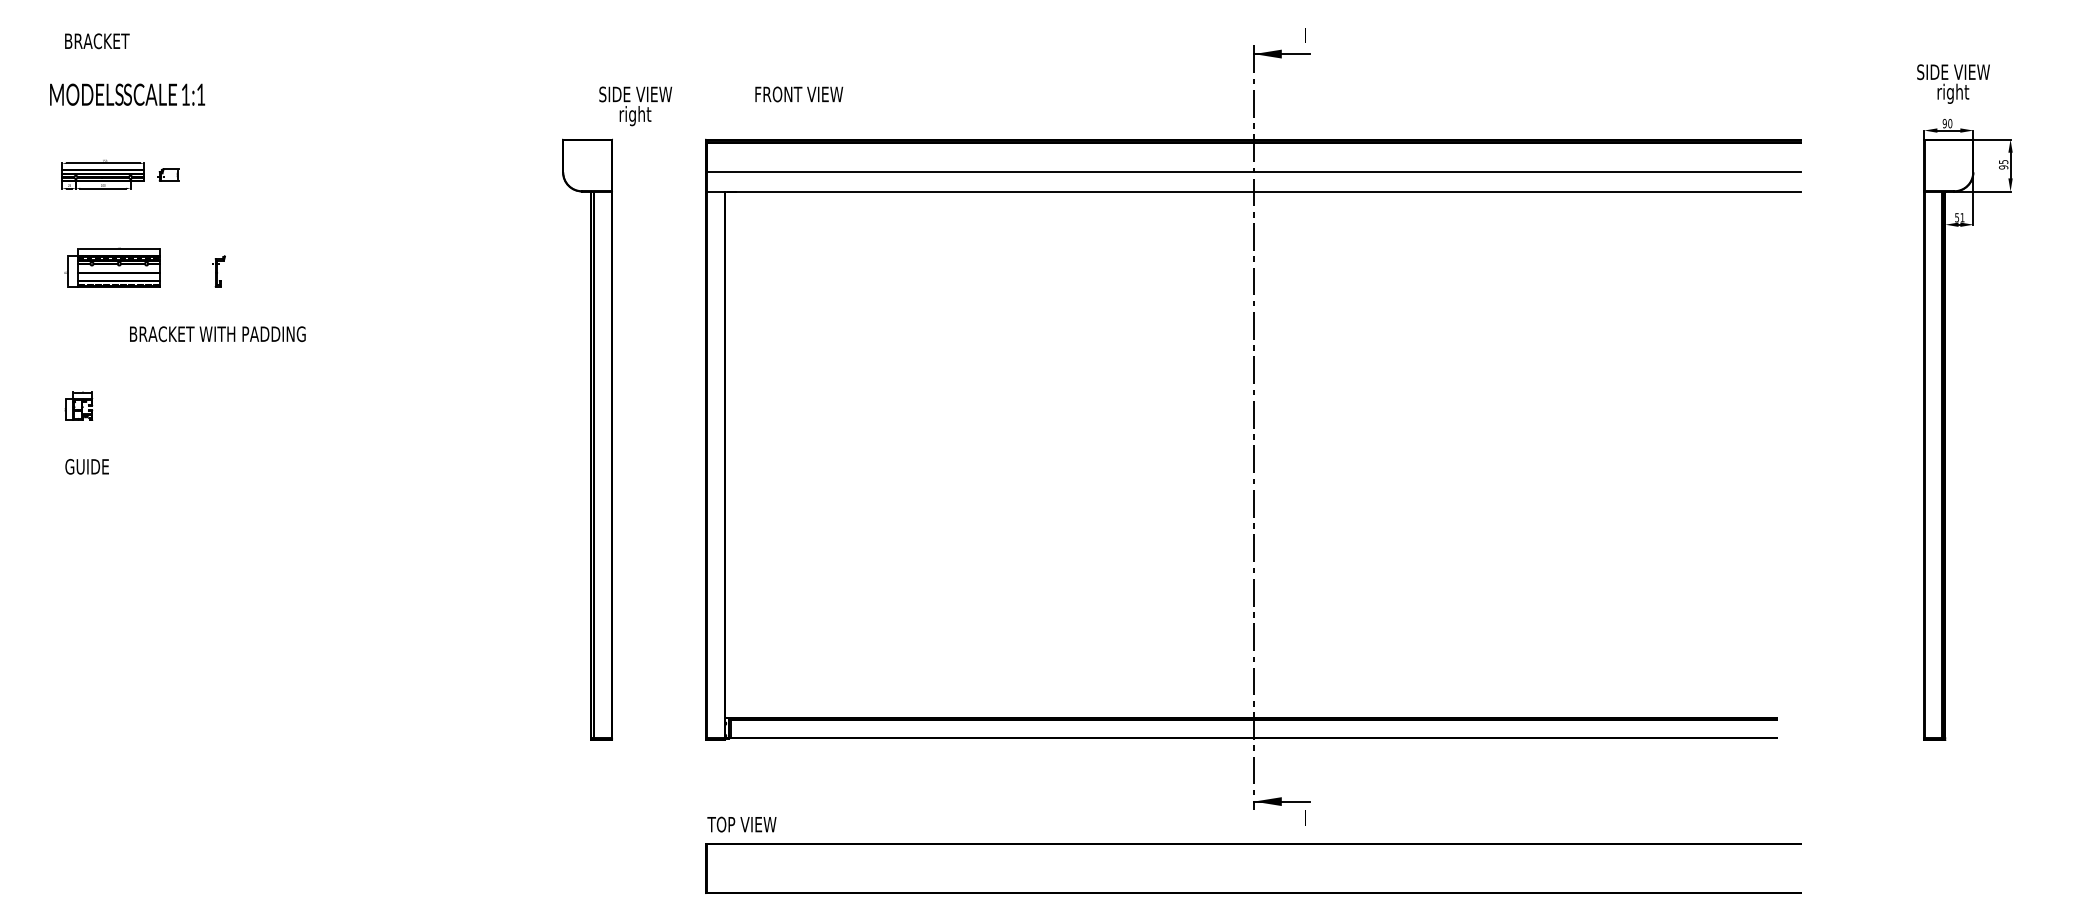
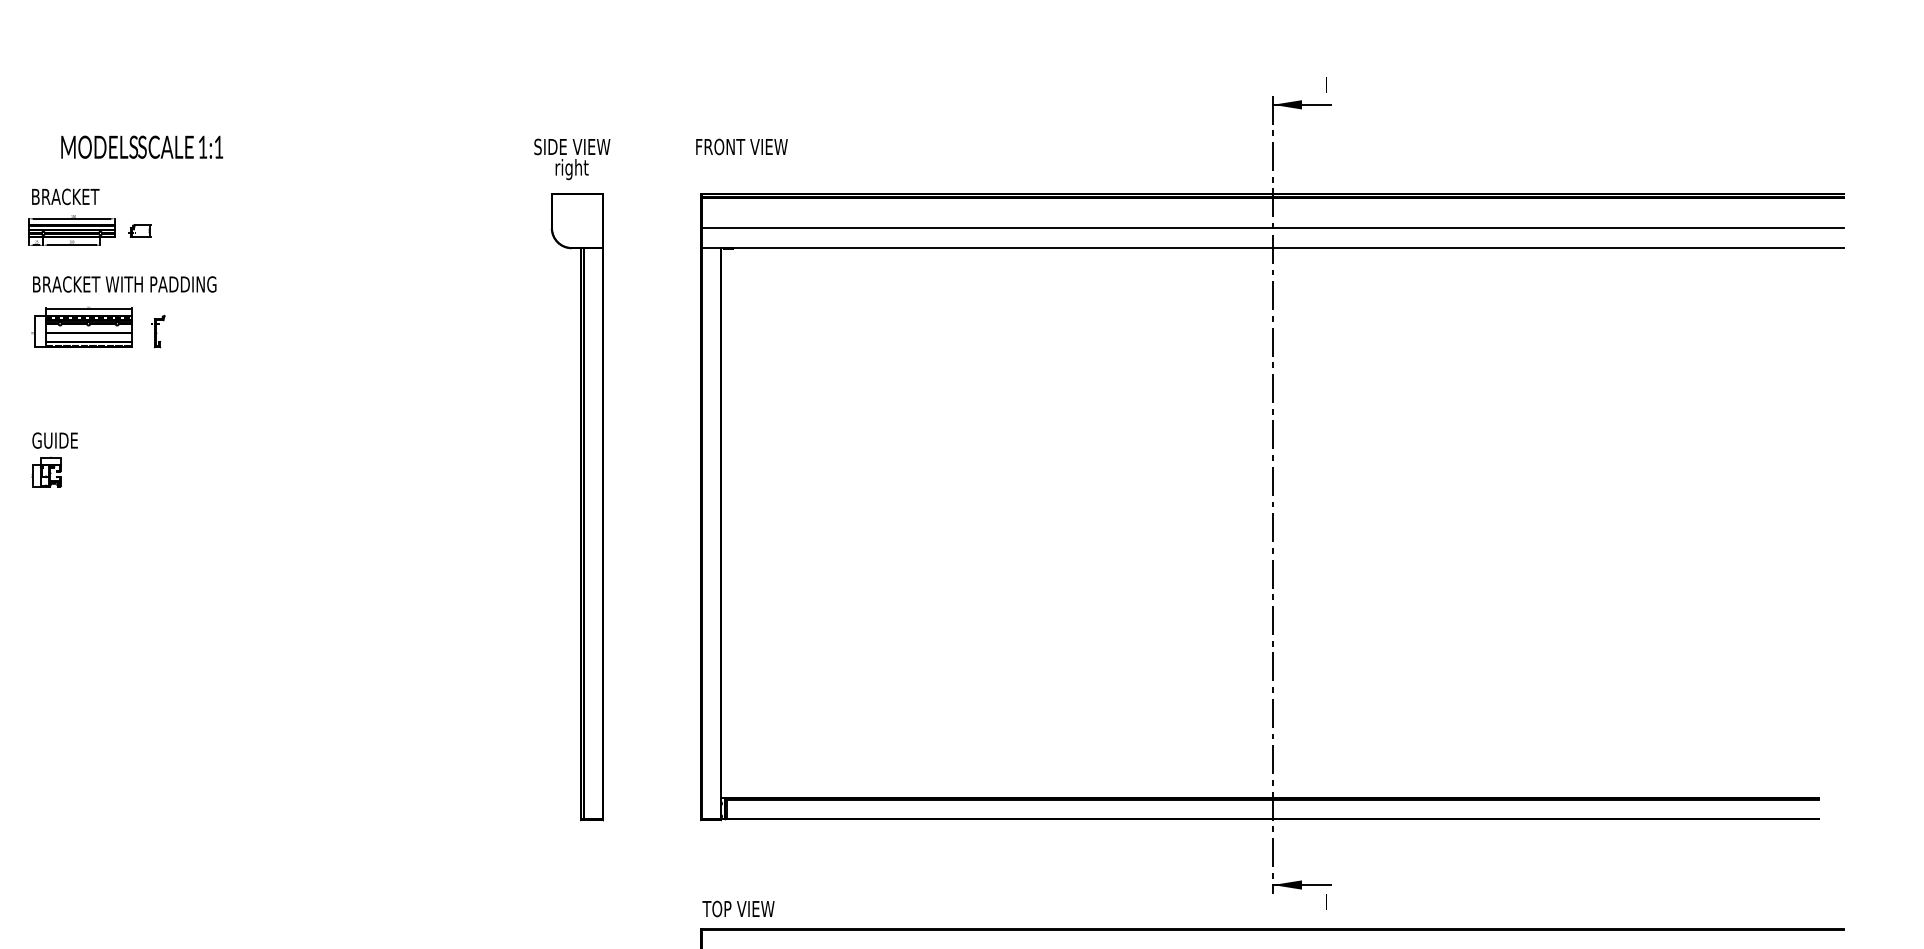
text: (97, 41) -> (65, 197), moved
text: (127, 94) -> (142, 147), moved
text: (799, 94) -> (742, 147), moved
text: (635, 106) -> (572, 159), moved
part: (218, 271) -> (157, 331), moved
text: (217, 334) -> (124, 284), moved
text: (86, 466) -> (54, 440), moved

